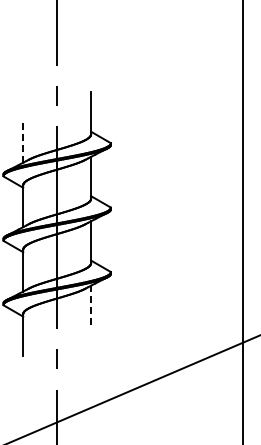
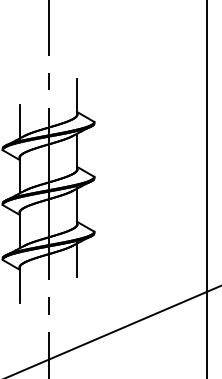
line: (23, 143) -> (19, 122), dashed -> solid
line: (91, 305) -> (77, 260), dashed -> solid

